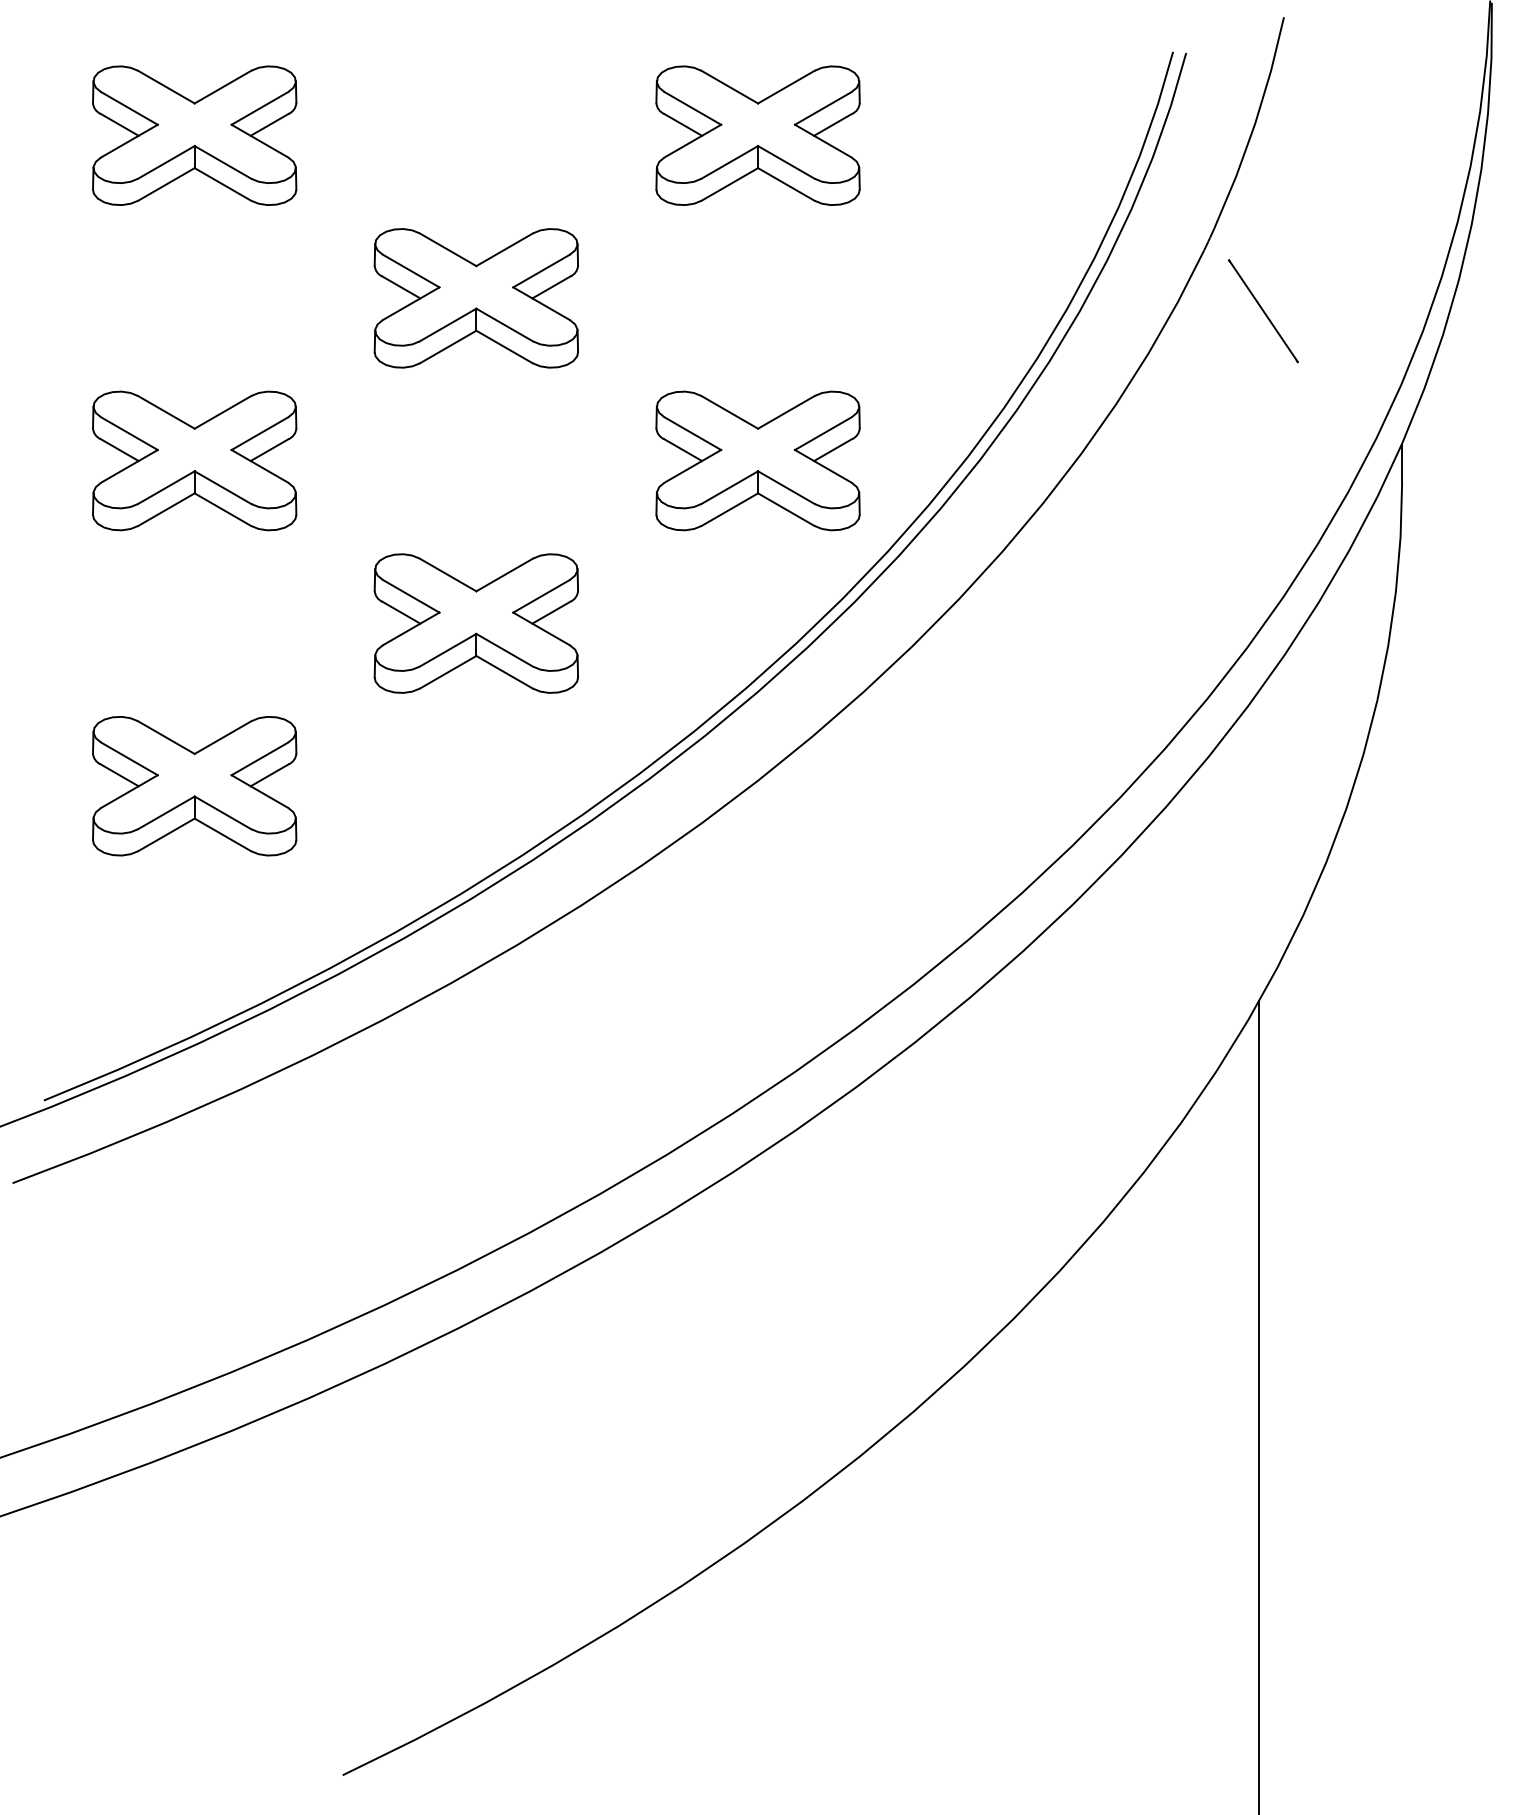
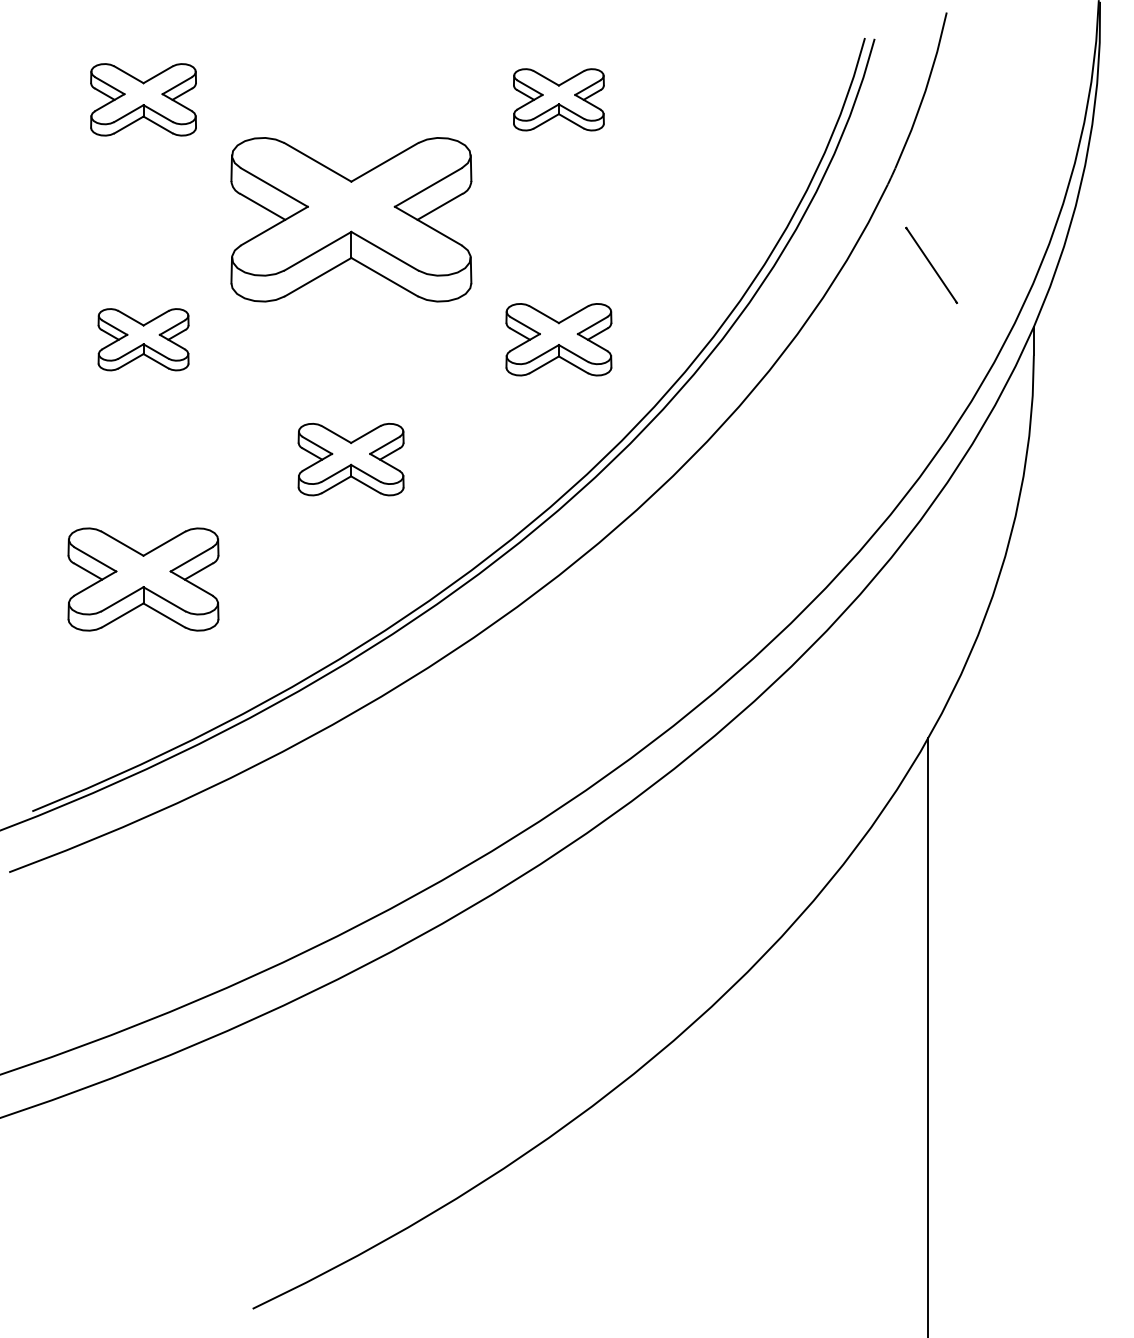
part: (194, 135) -> (143, 99), size x0.7
part: (757, 135) -> (558, 99), size x0.6
part: (475, 298) -> (350, 219), size x1.6
line: (1263, 311) -> (931, 265), moved
part: (194, 460) -> (143, 339), size x0.6
part: (757, 460) -> (558, 339), size x0.7
part: (475, 623) -> (350, 459), size x0.7

